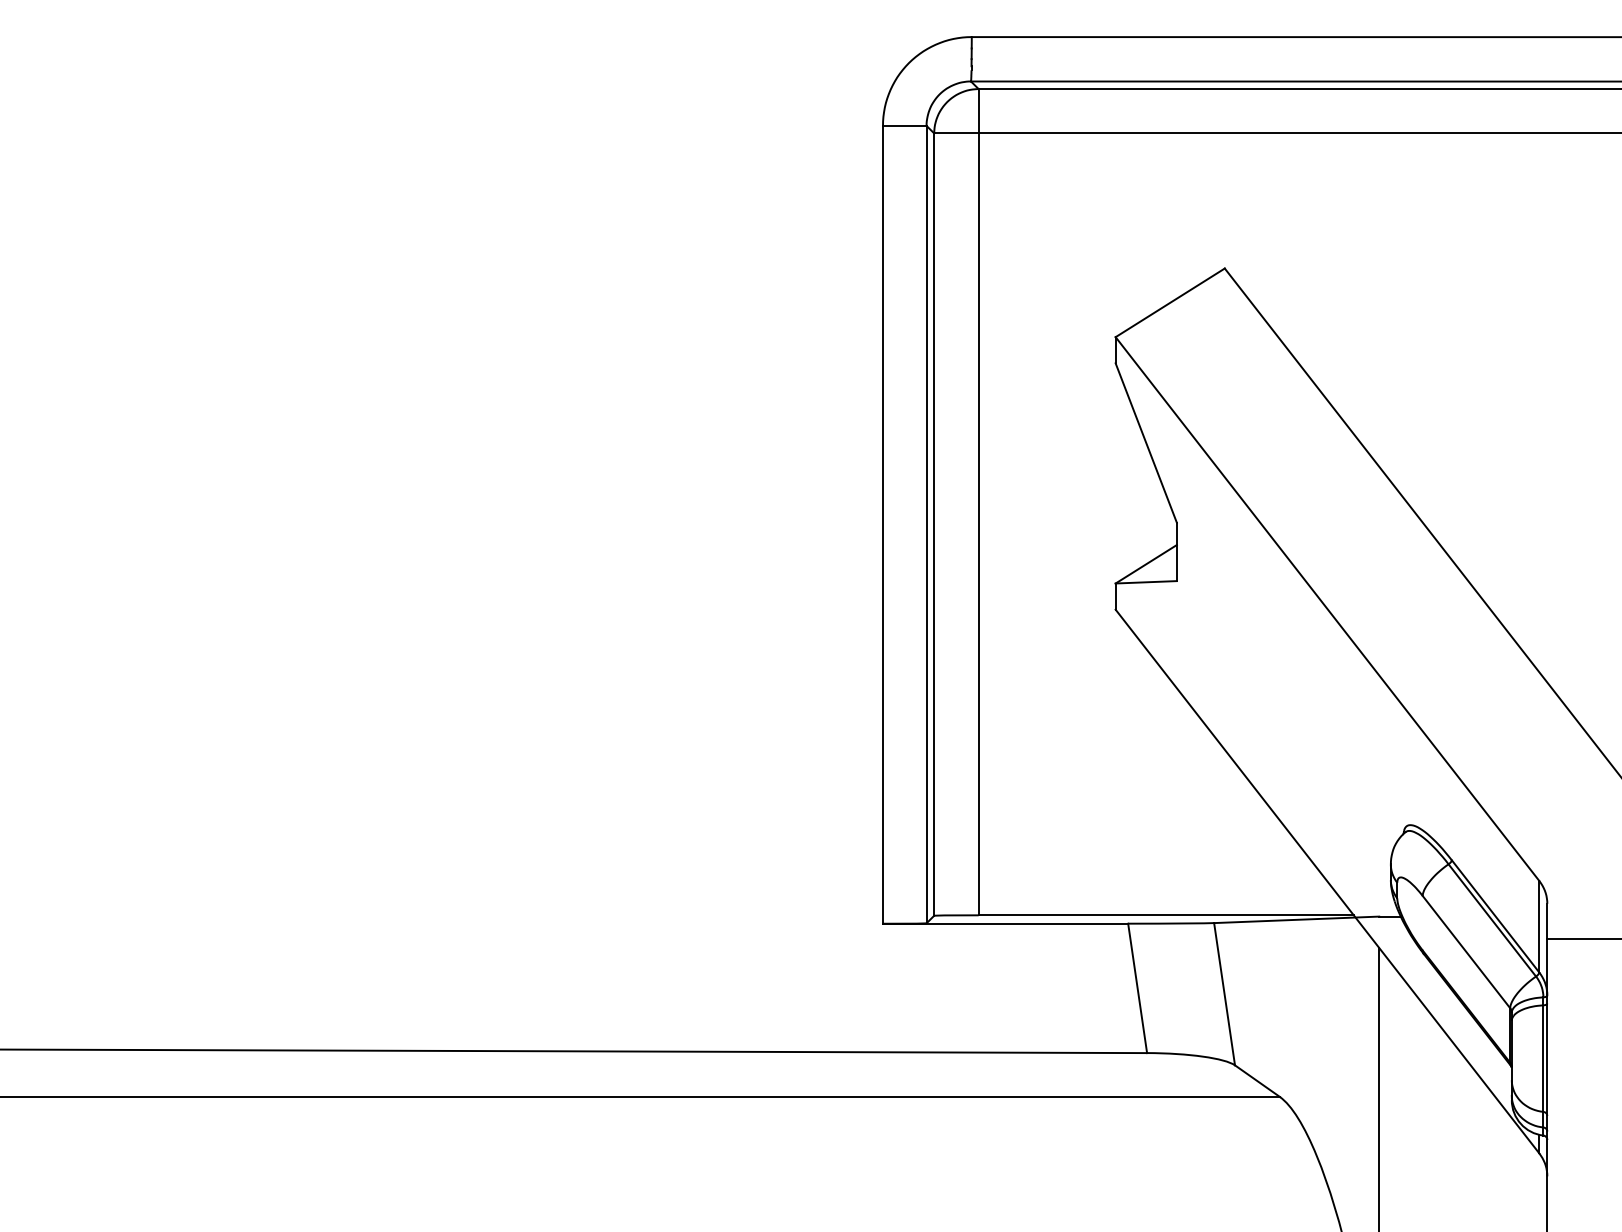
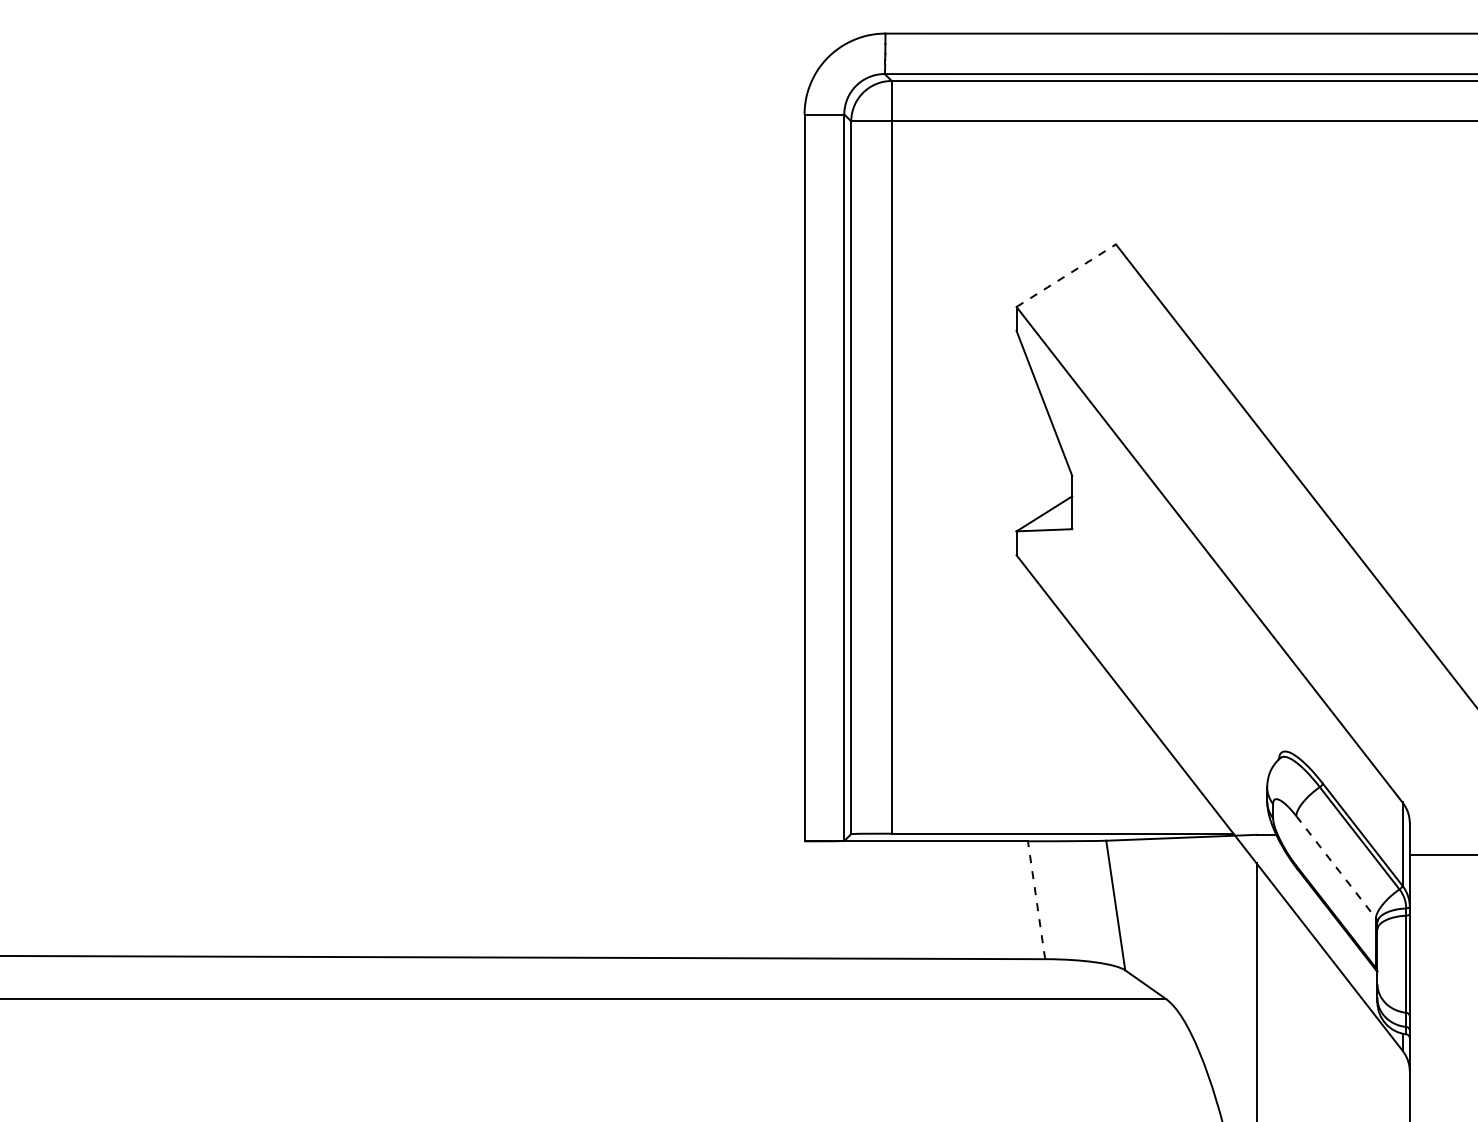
line: (1170, 302) -> (1066, 275), solid -> dashed
line: (1466, 952) -> (1336, 867), solid -> dashed
line: (1137, 987) -> (1036, 899), solid -> dashed

